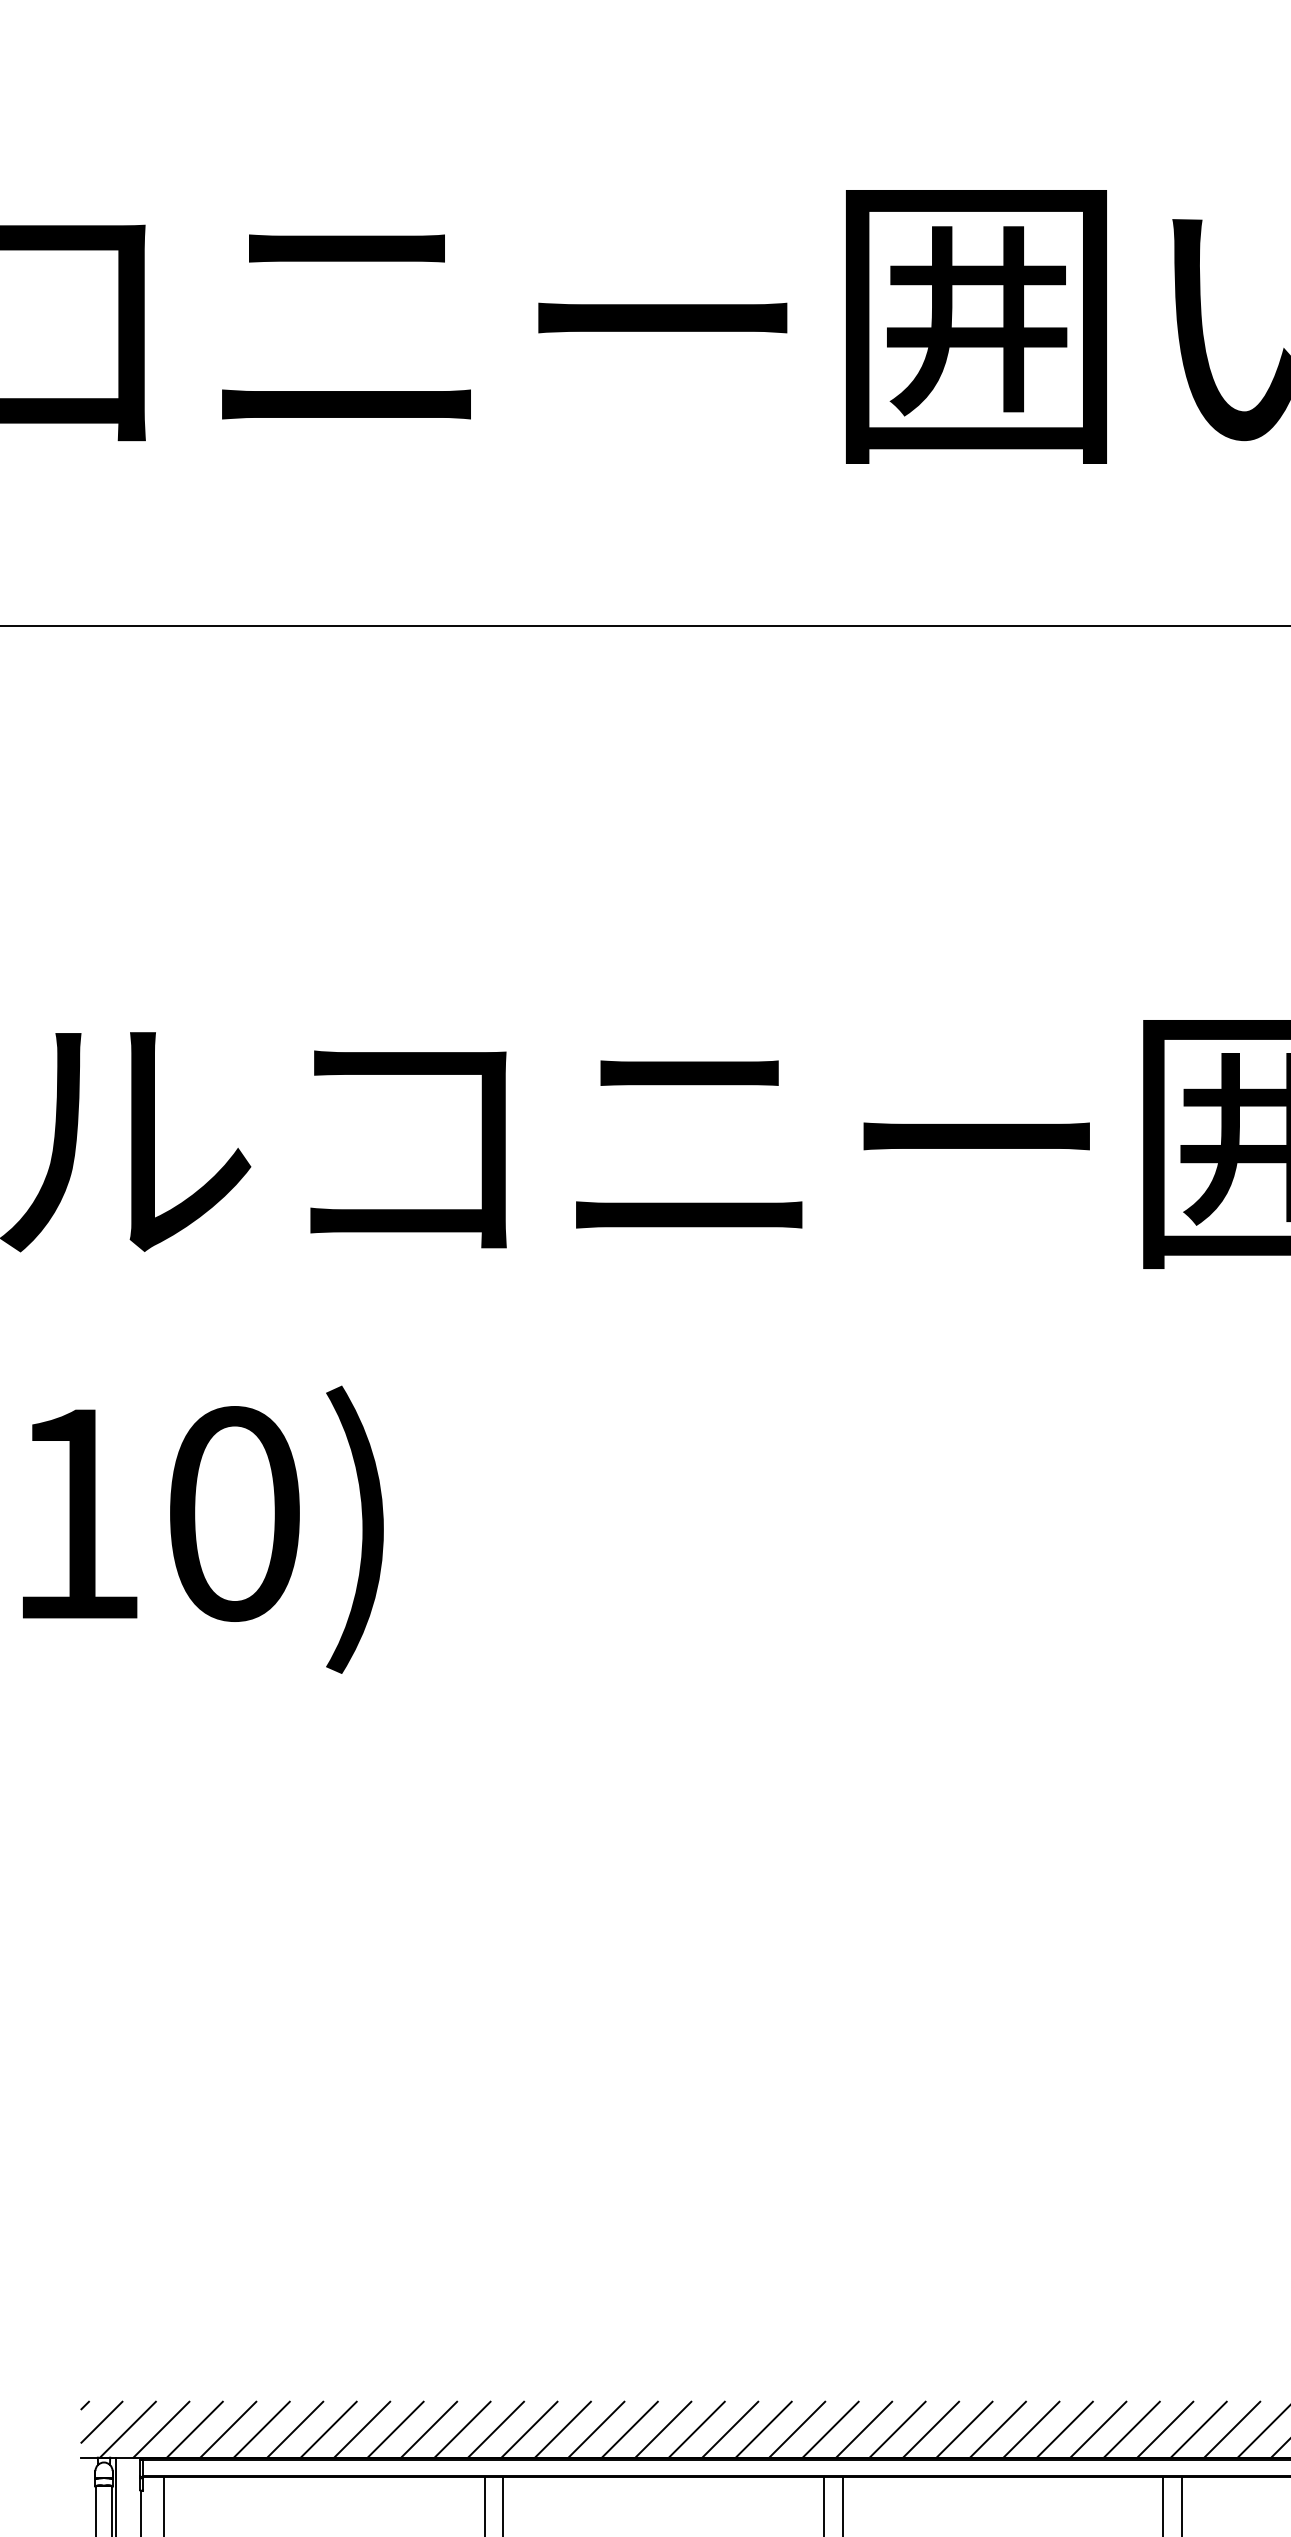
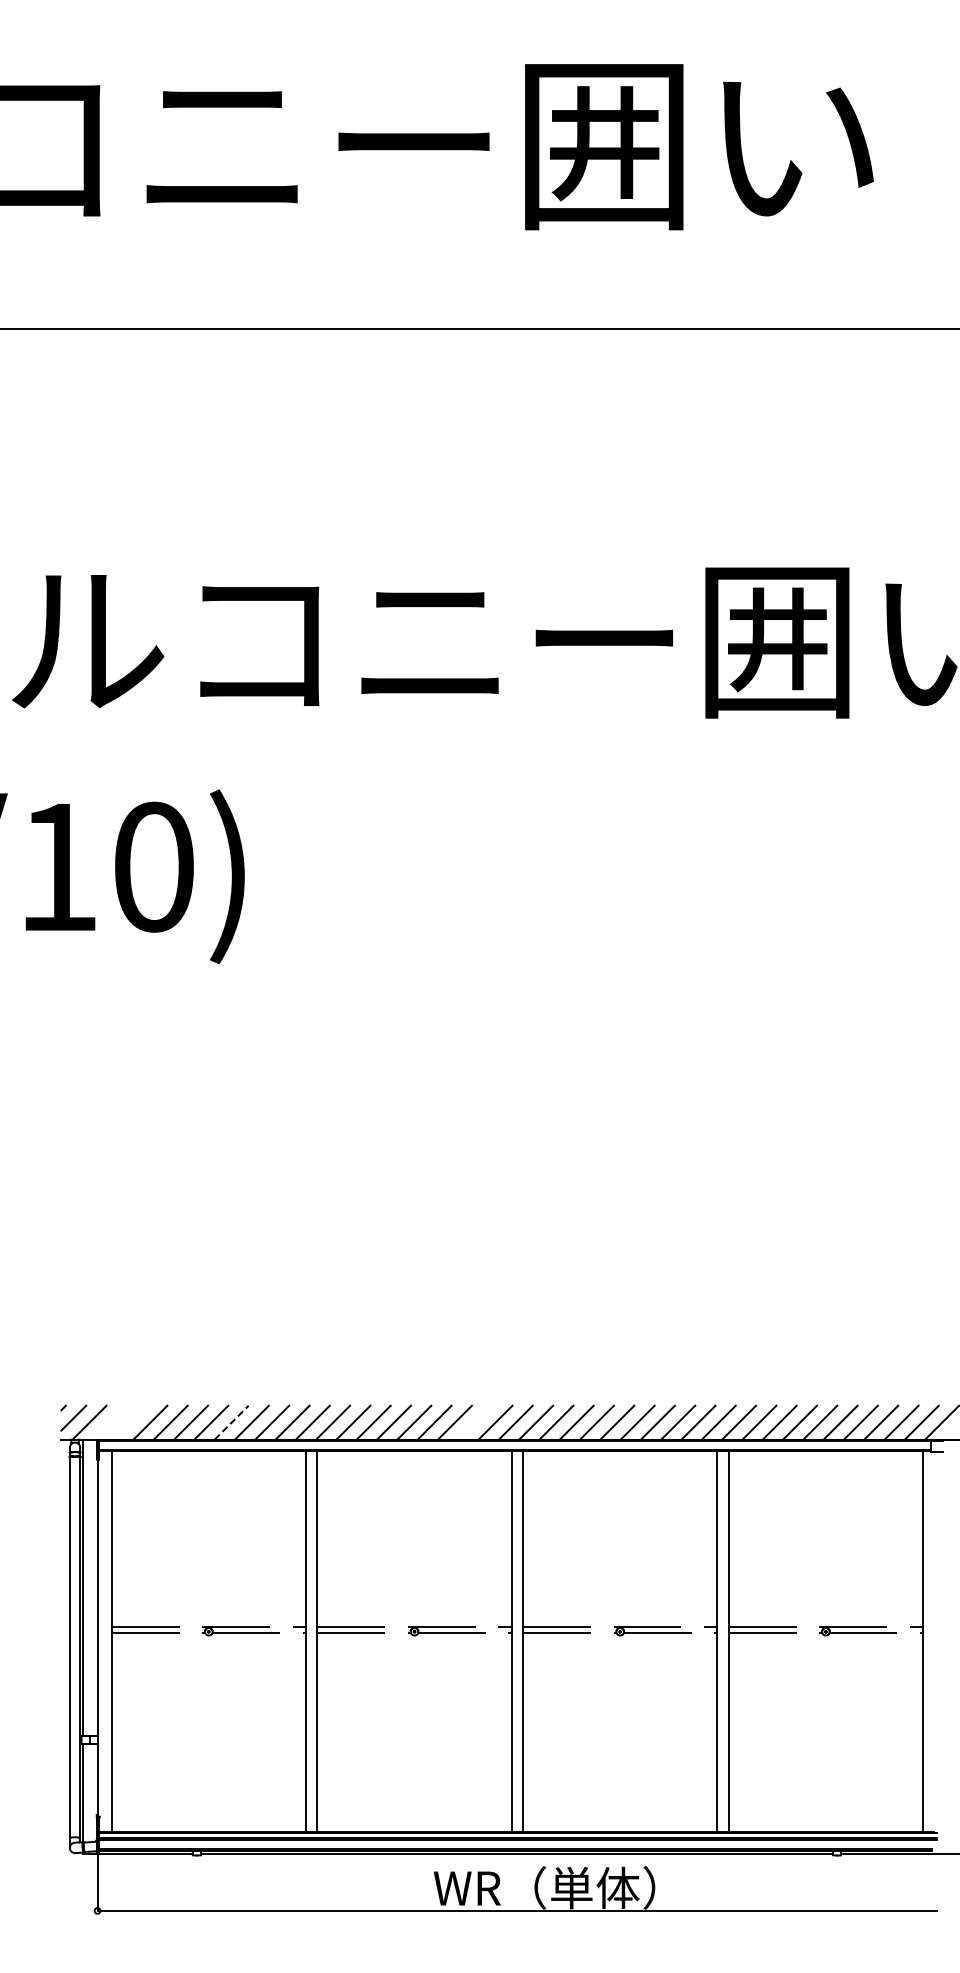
line: (160, 2429) -> (109, 1422), removed
line: (195, 2429) -> (130, 1422), removed
line: (361, 2429) -> (231, 1422), solid -> dashed
line: (764, 2429) -> (475, 1422), removed

